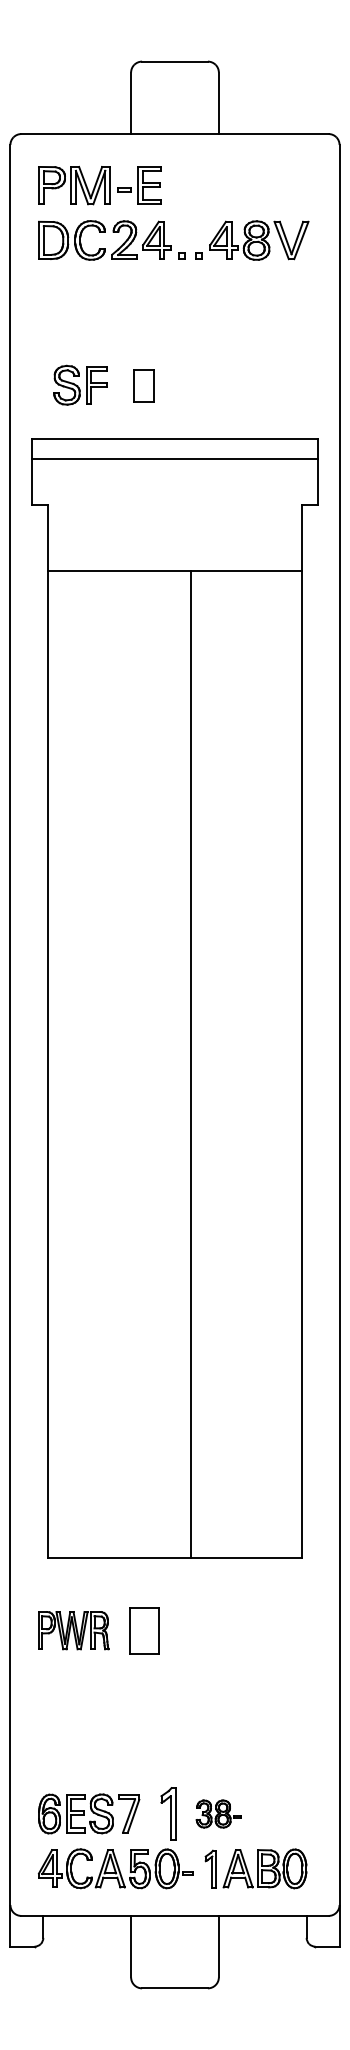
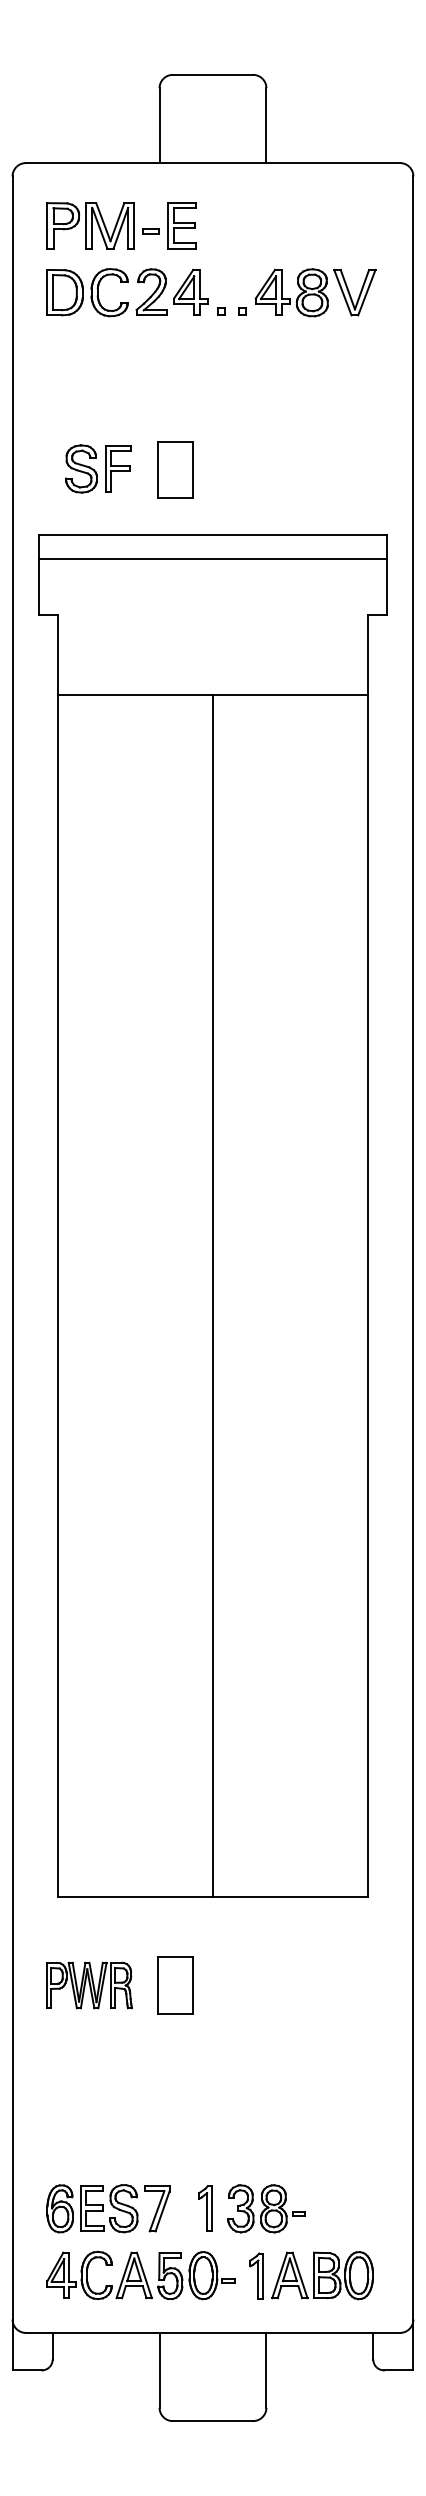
part: (144, 385) -> (175, 469), size x1.43
line: (191, 1064) -> (213, 1295), moved
part: (168, 1813) -> (205, 2208), size x0.71
part: (218, 1813) -> (266, 2208), size x1.43

